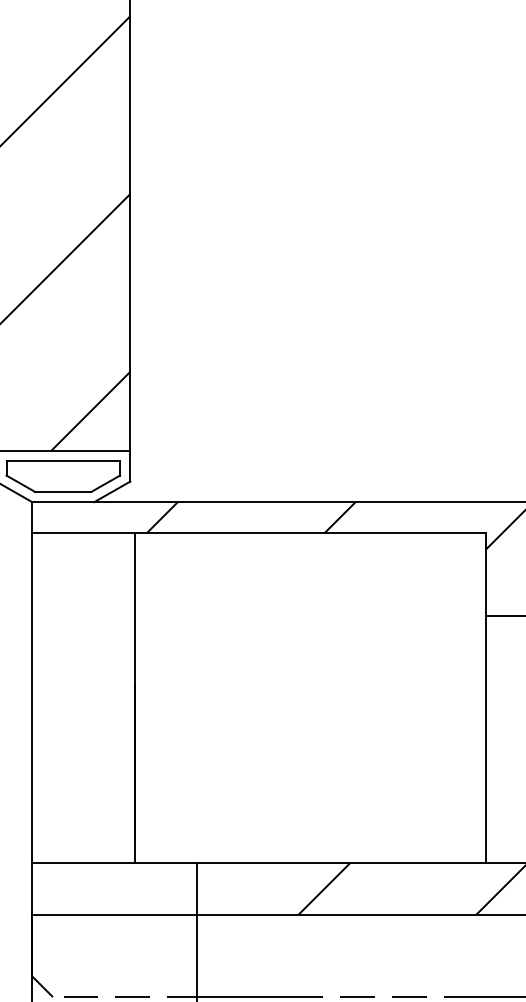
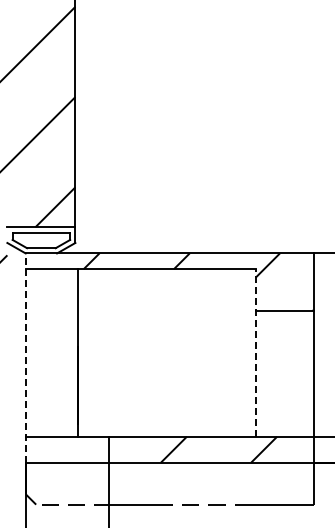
line: (485, 697) -> (255, 352), solid -> dashed
line: (31, 709) -> (25, 358), solid -> dashed

